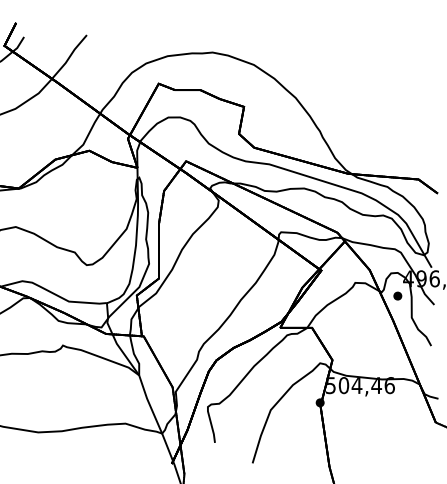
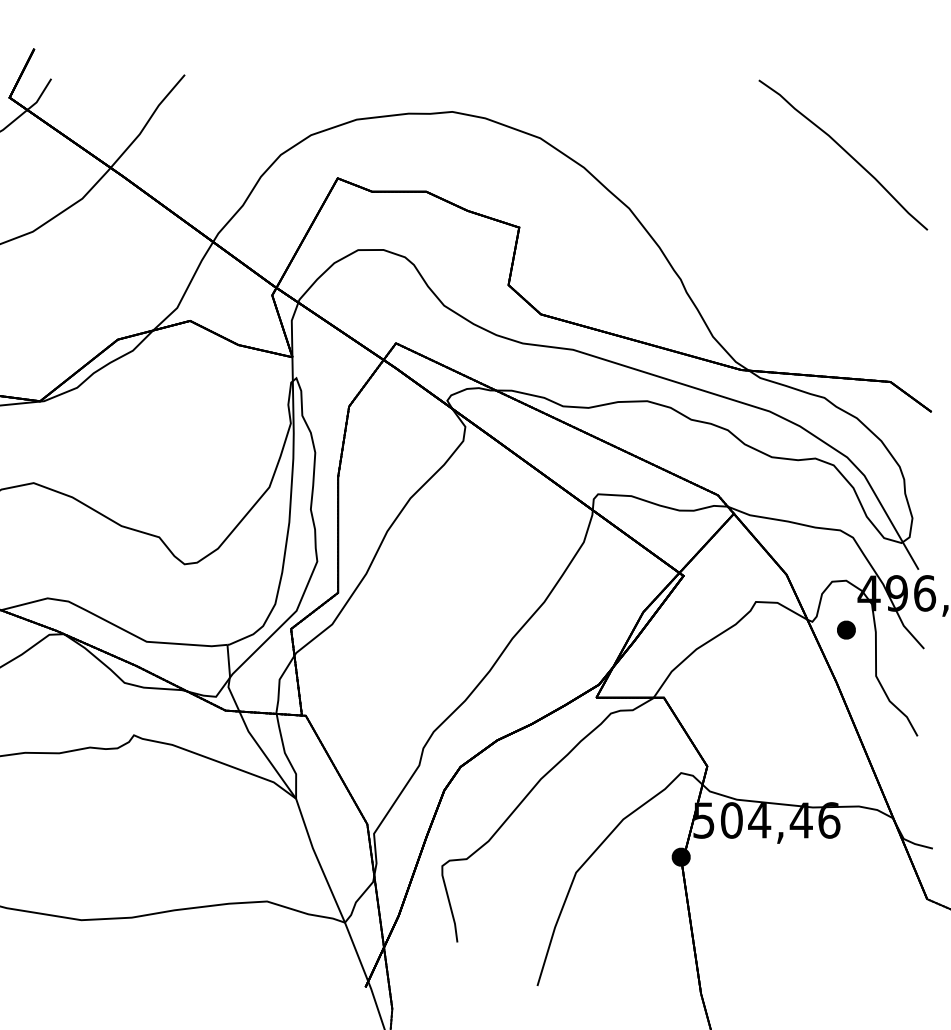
curve: (396, 71) -> (843, 152), added

